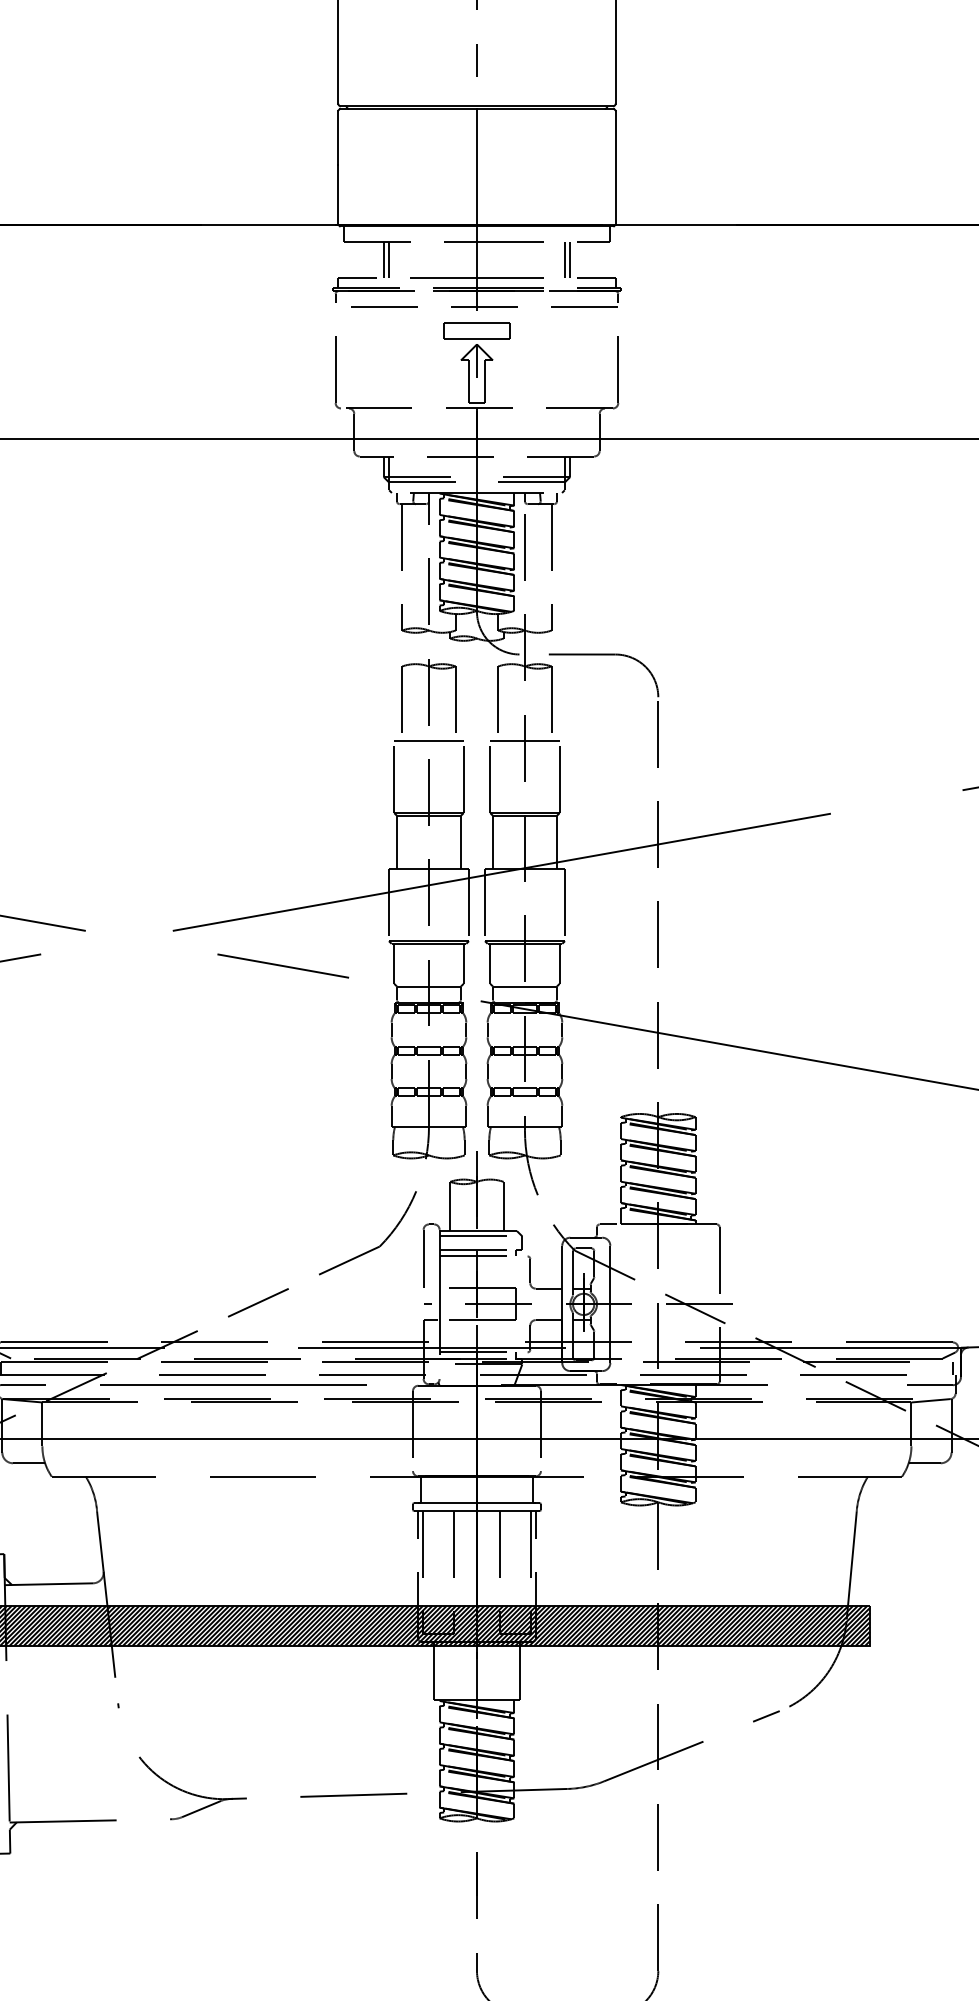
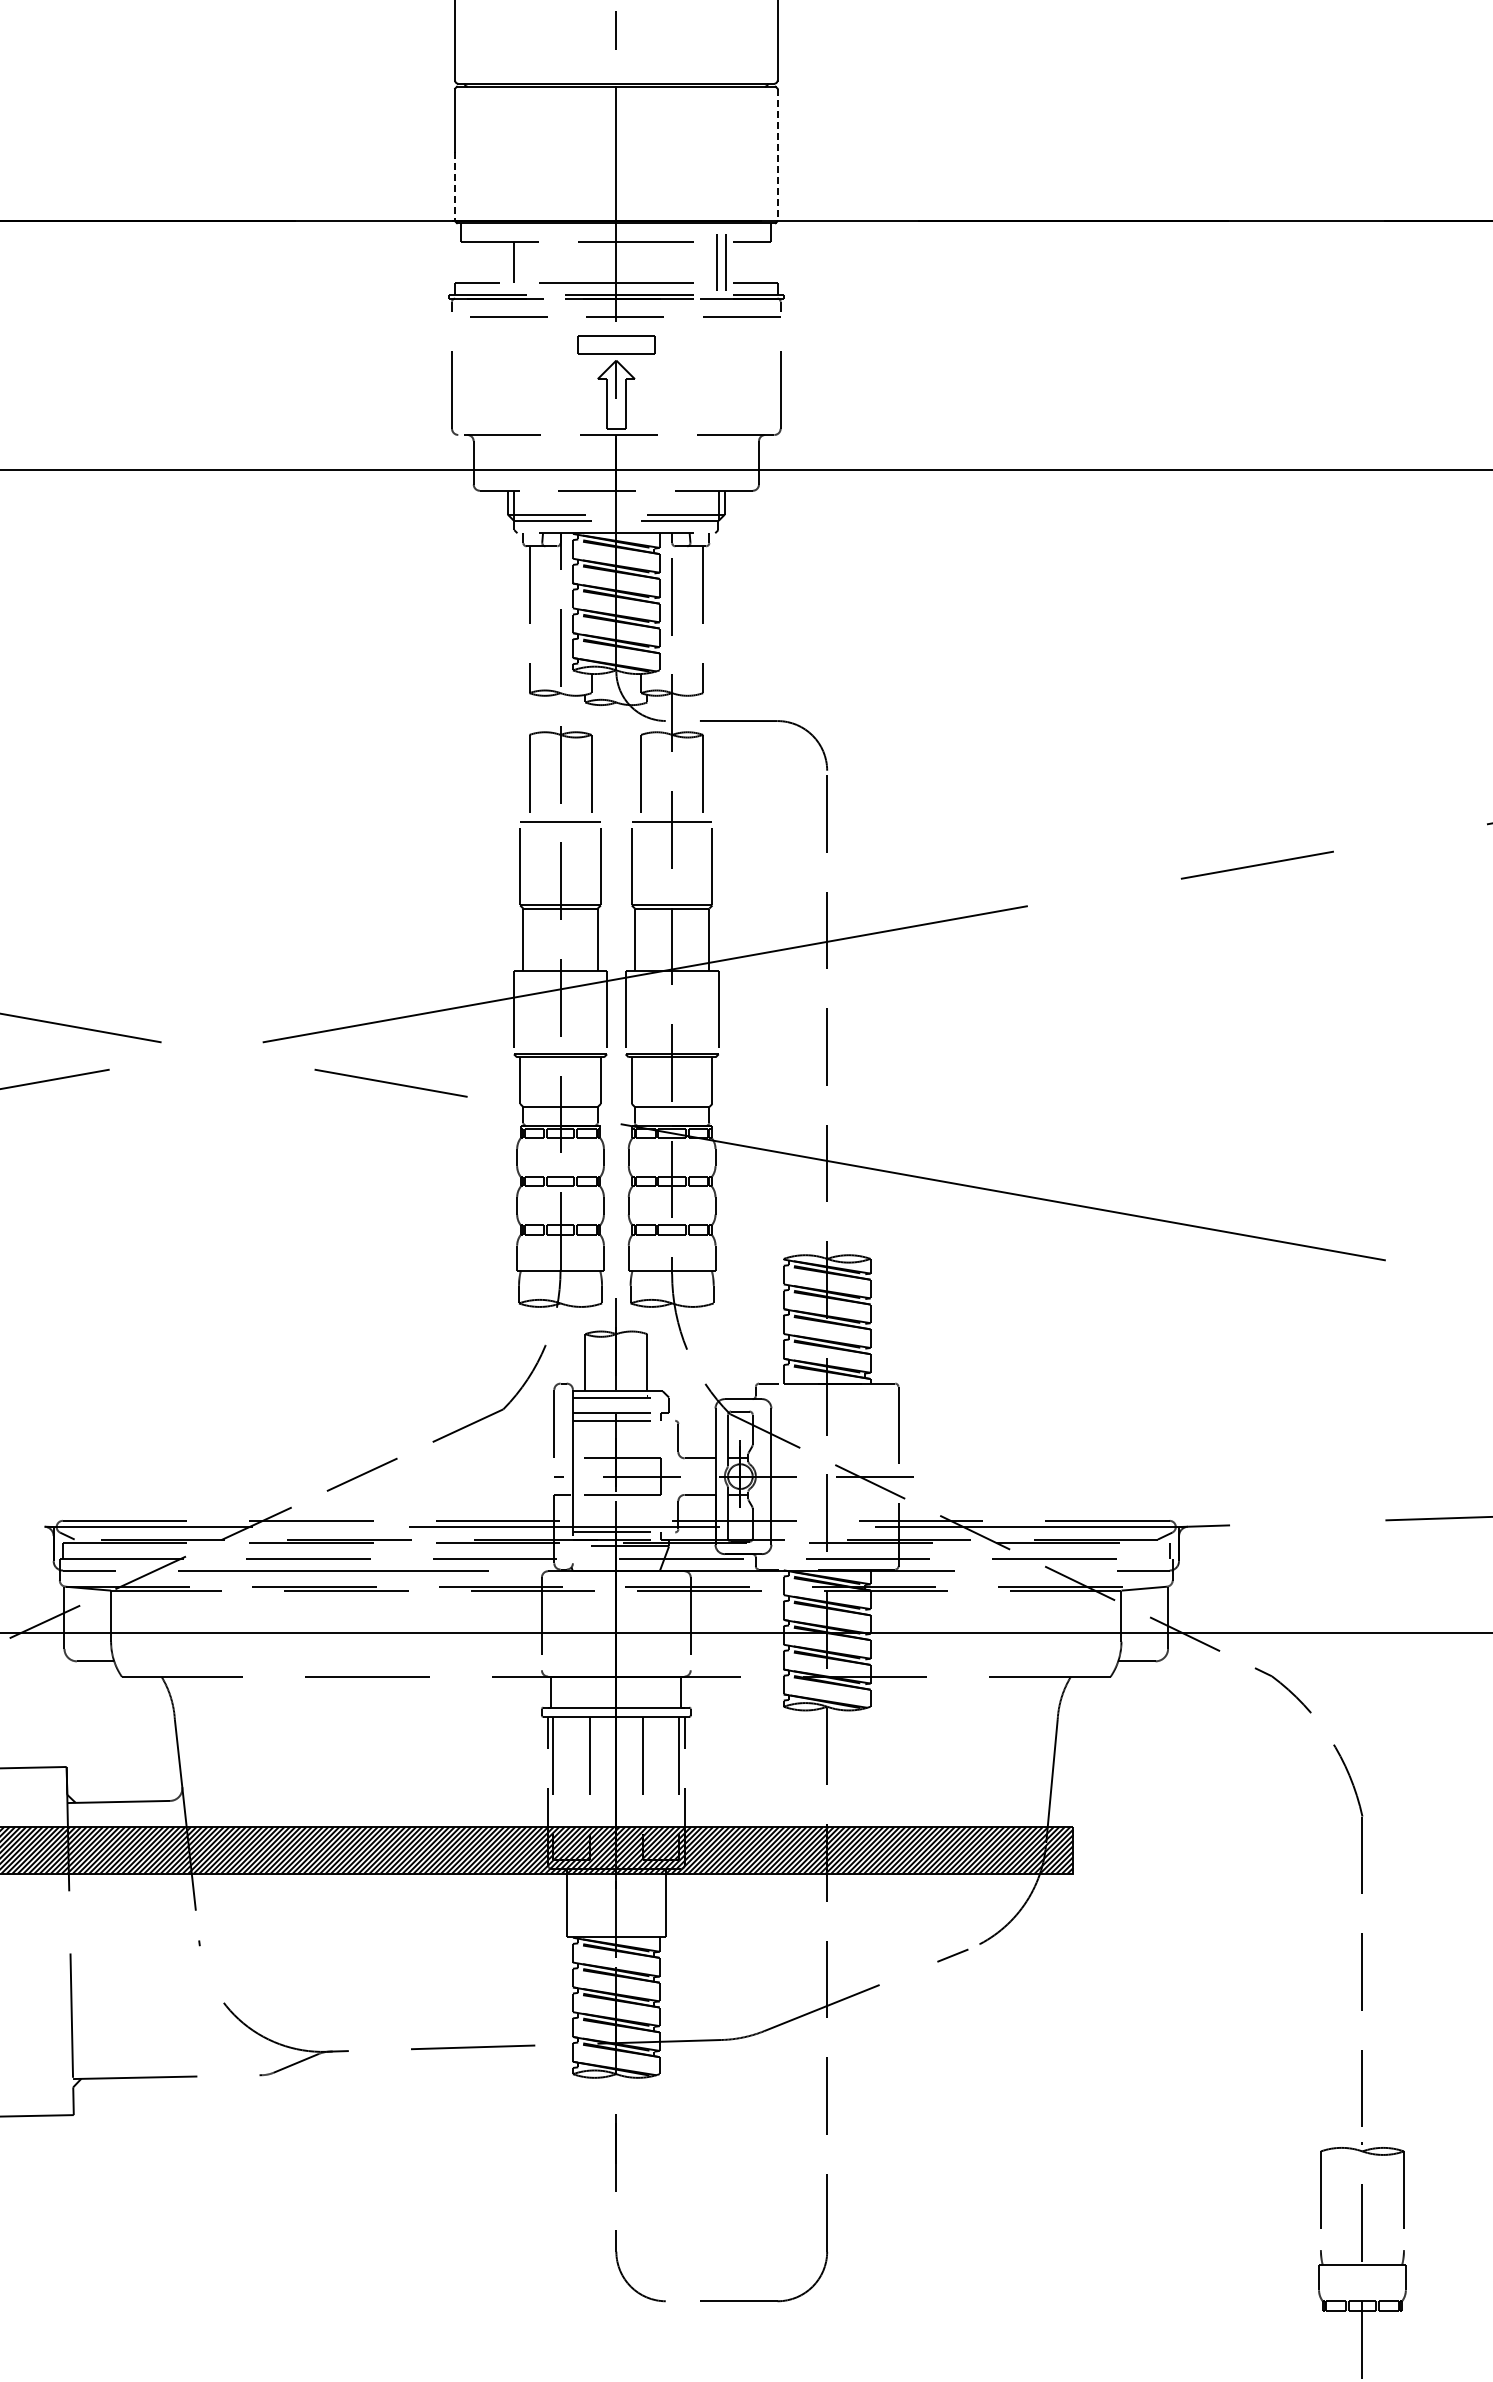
line: (615, 168) -> (777, 155), solid -> dashed
line: (338, 194) -> (455, 186), solid -> dashed
line: (383, 260) -> (507, 262), removed
part: (567, 260) -> (721, 262), size x1.4

